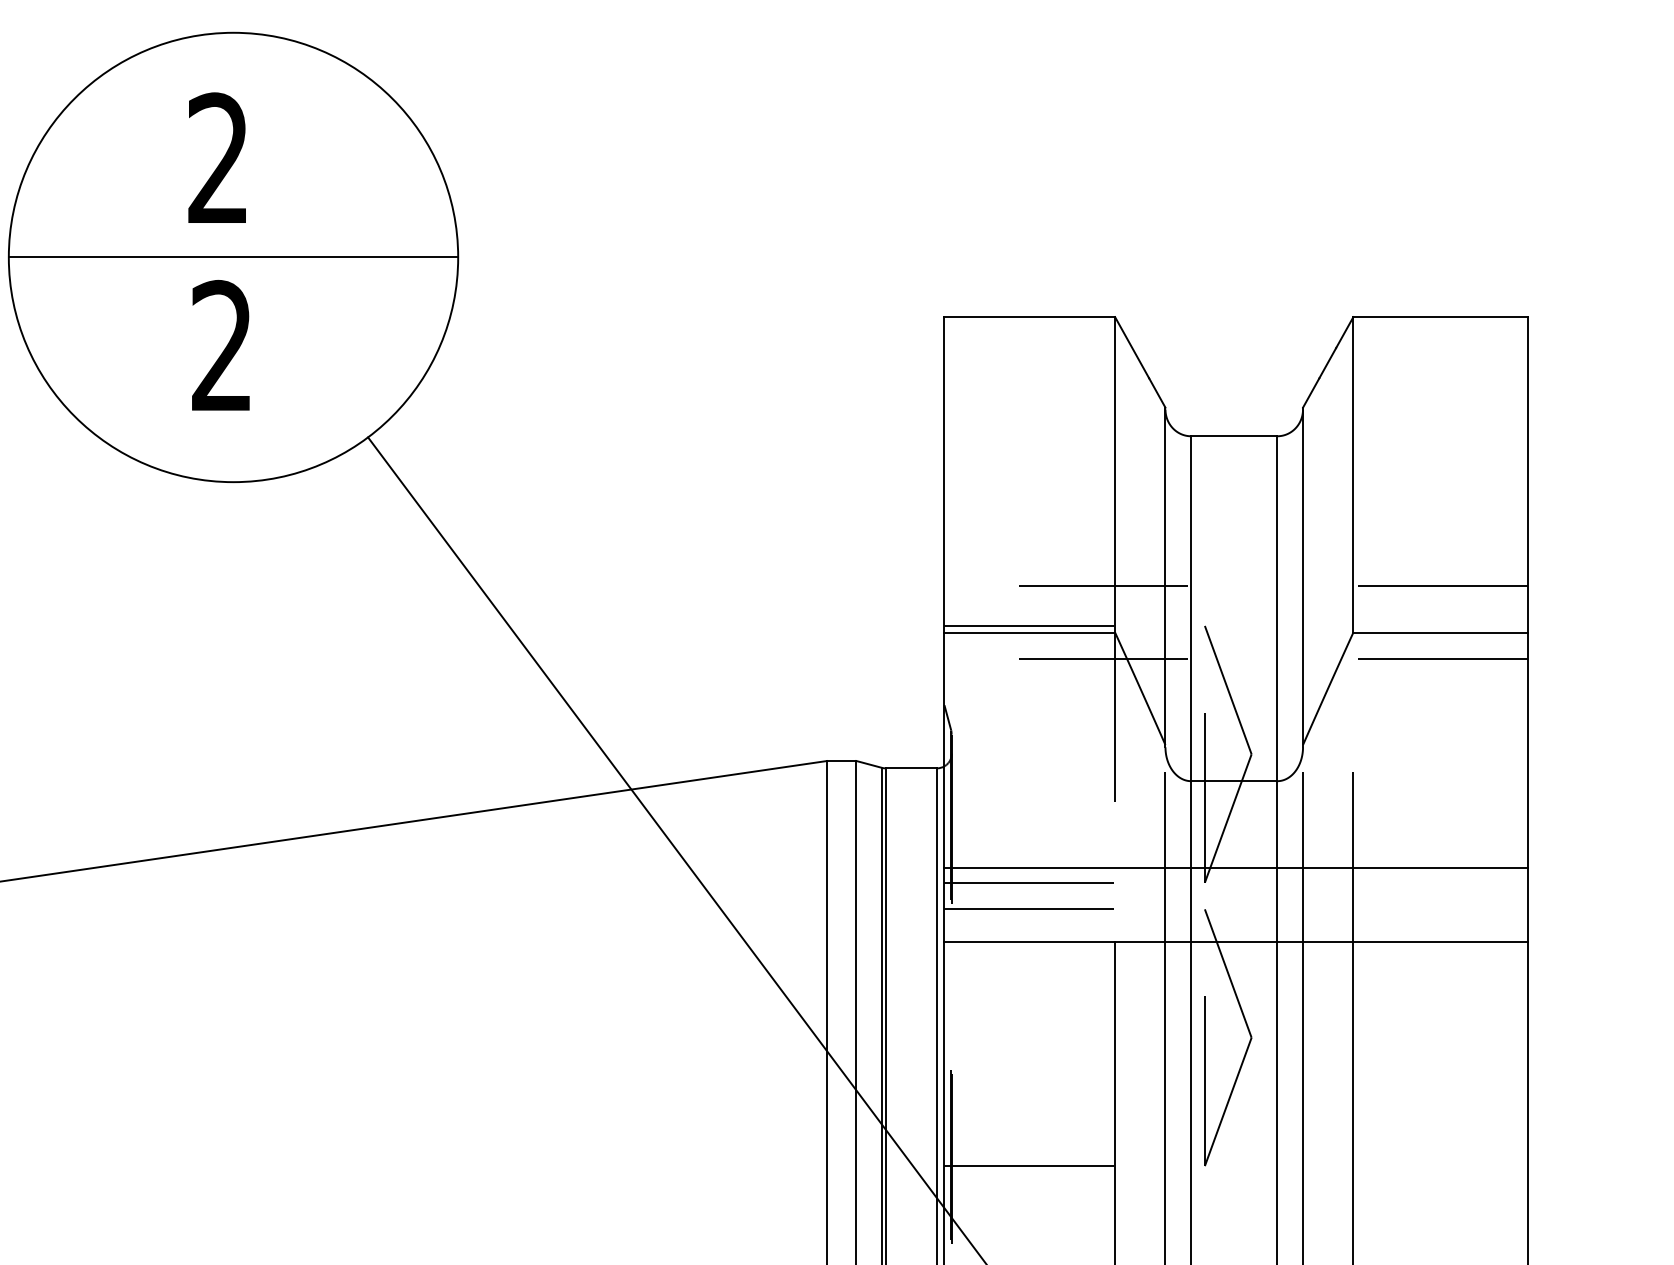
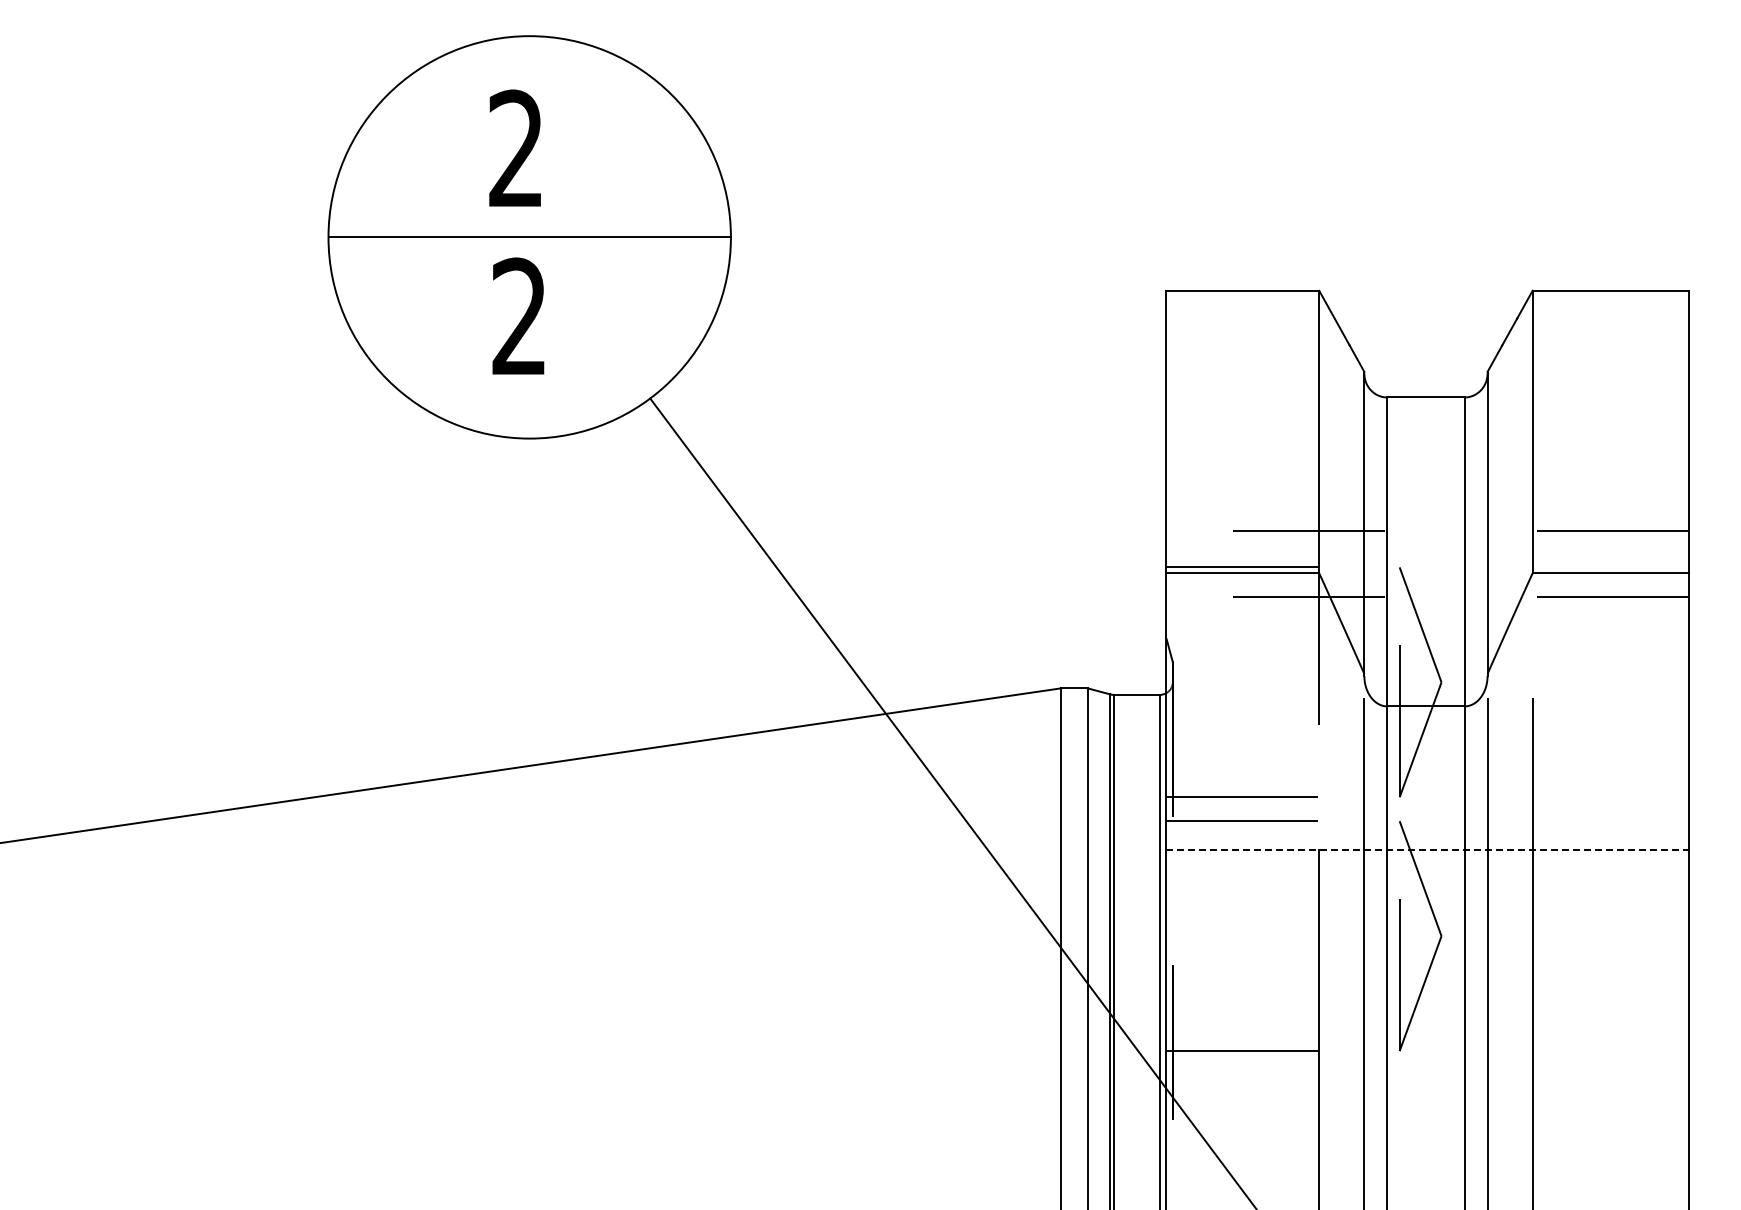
line: (1235, 868) -> (1427, 784), removed
line: (1237, 942) -> (1428, 850), solid -> dashed

